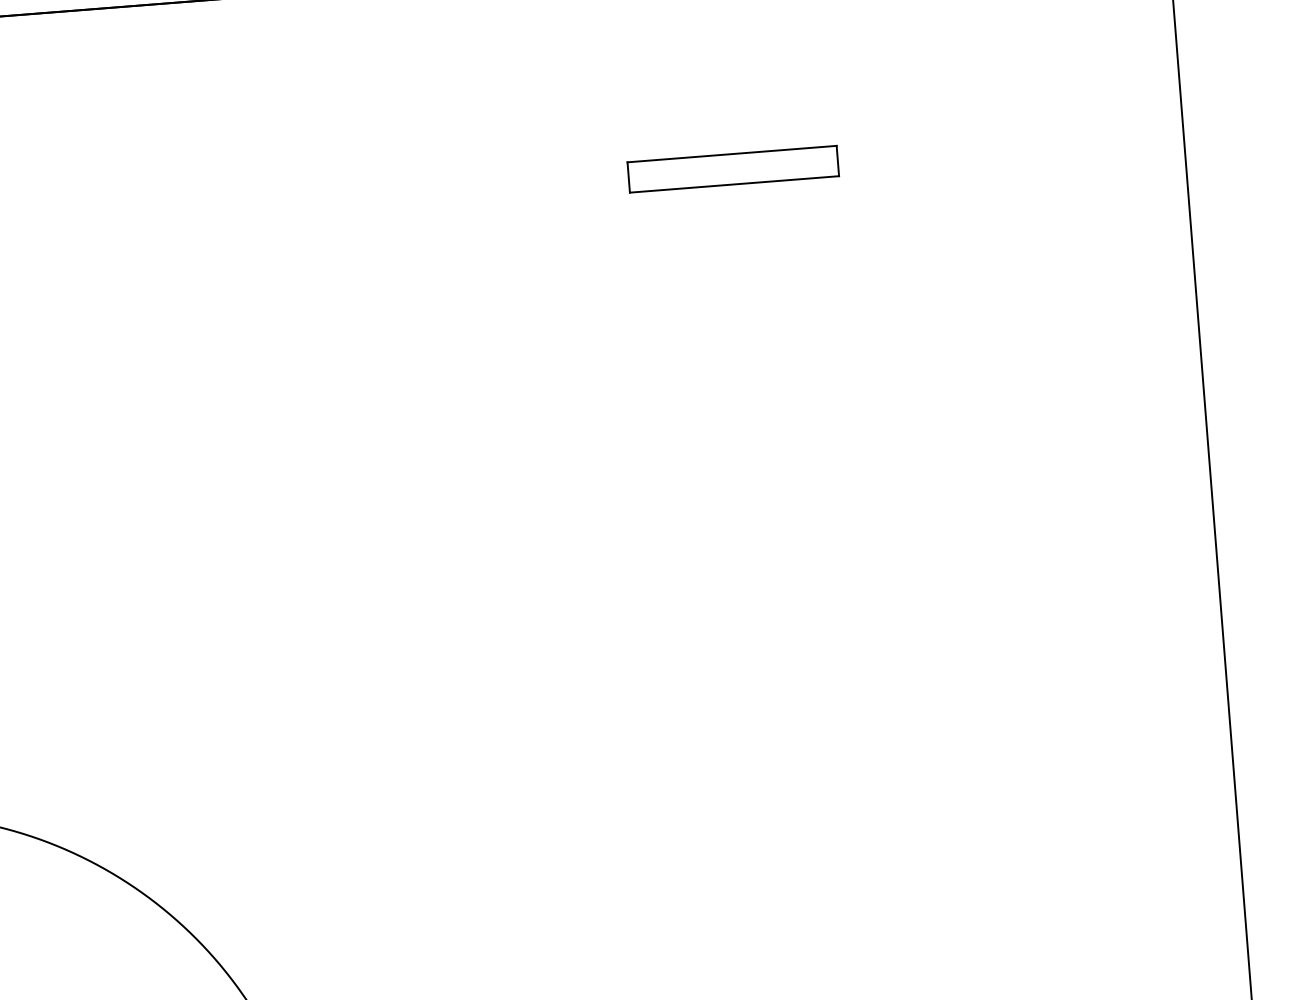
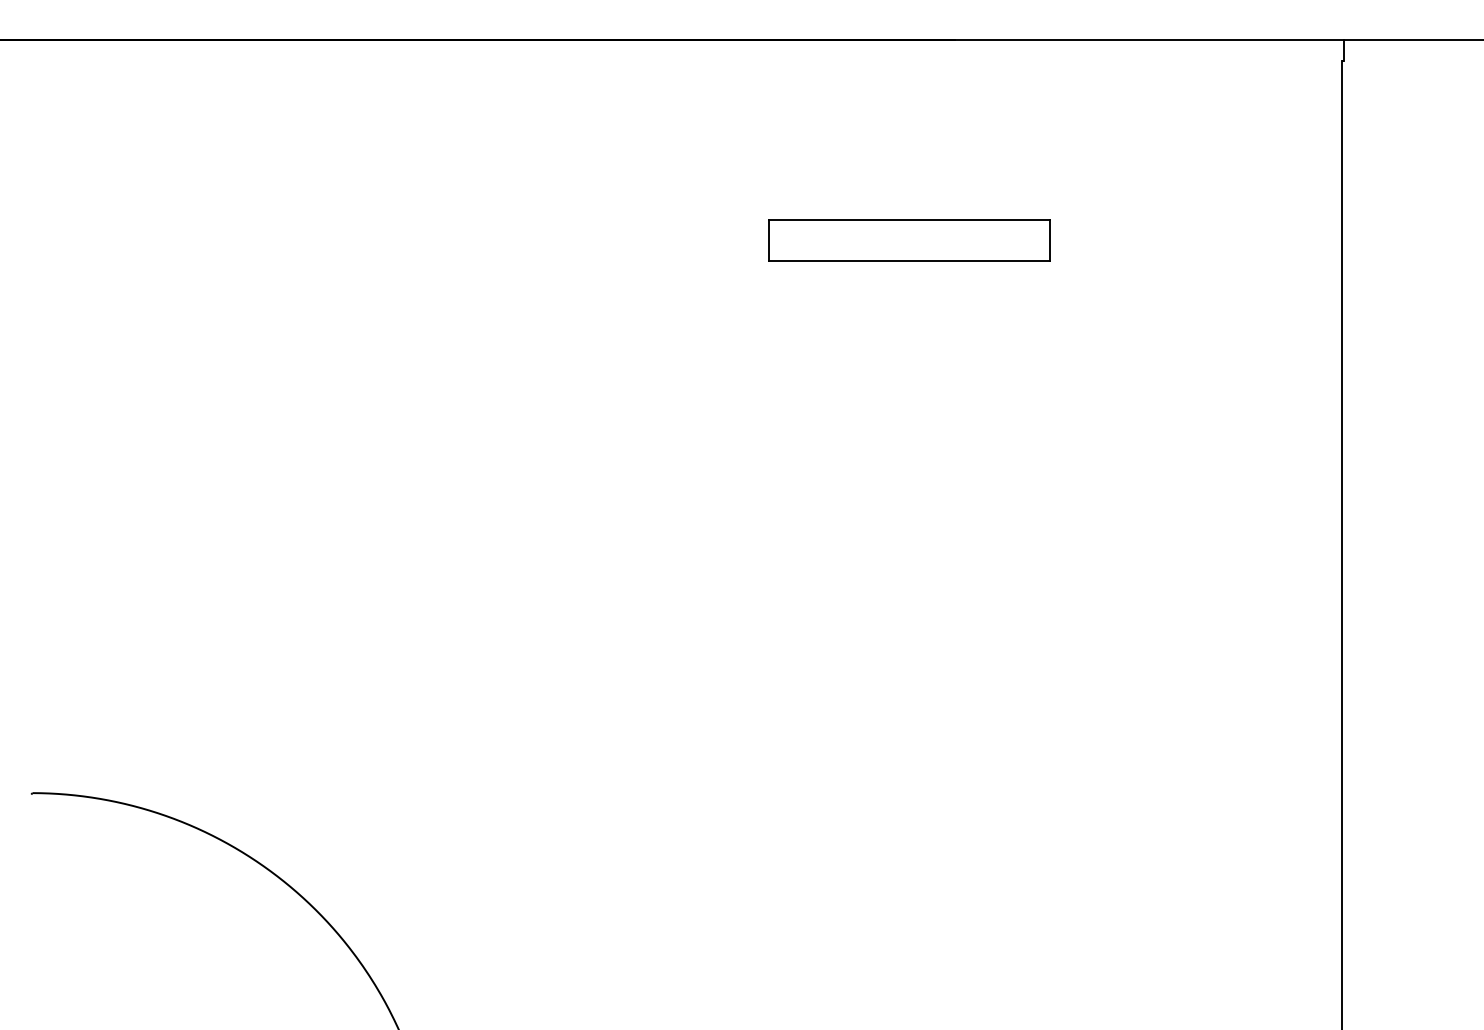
part: (733, 169) -> (909, 240), size x1.4

